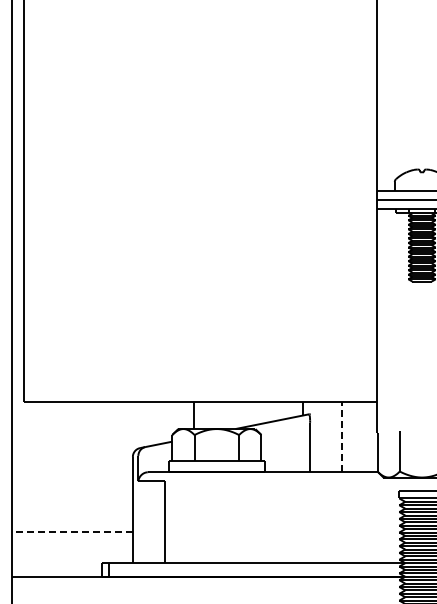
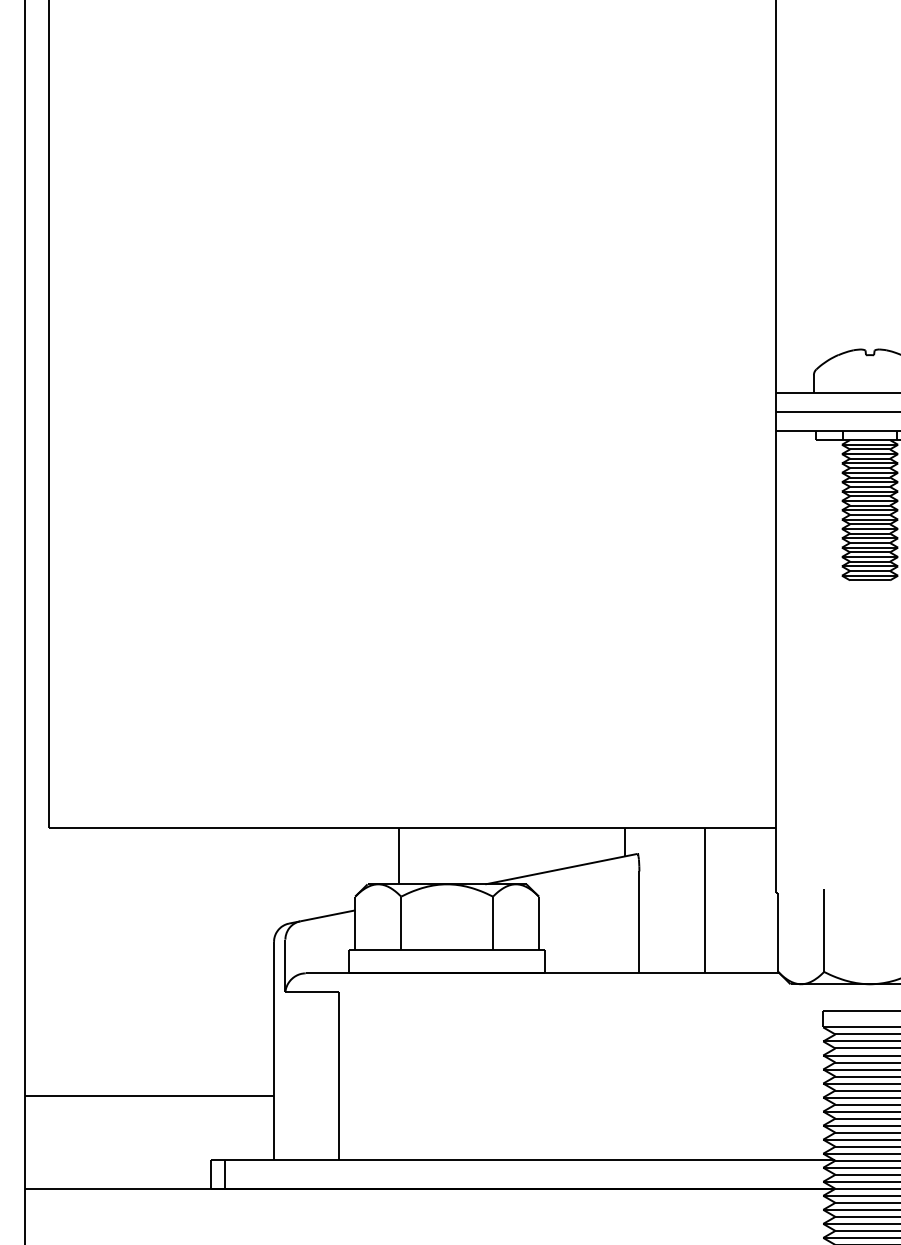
line: (341, 436) -> (703, 899), dashed -> solid
line: (71, 531) -> (147, 1095), dashed -> solid

